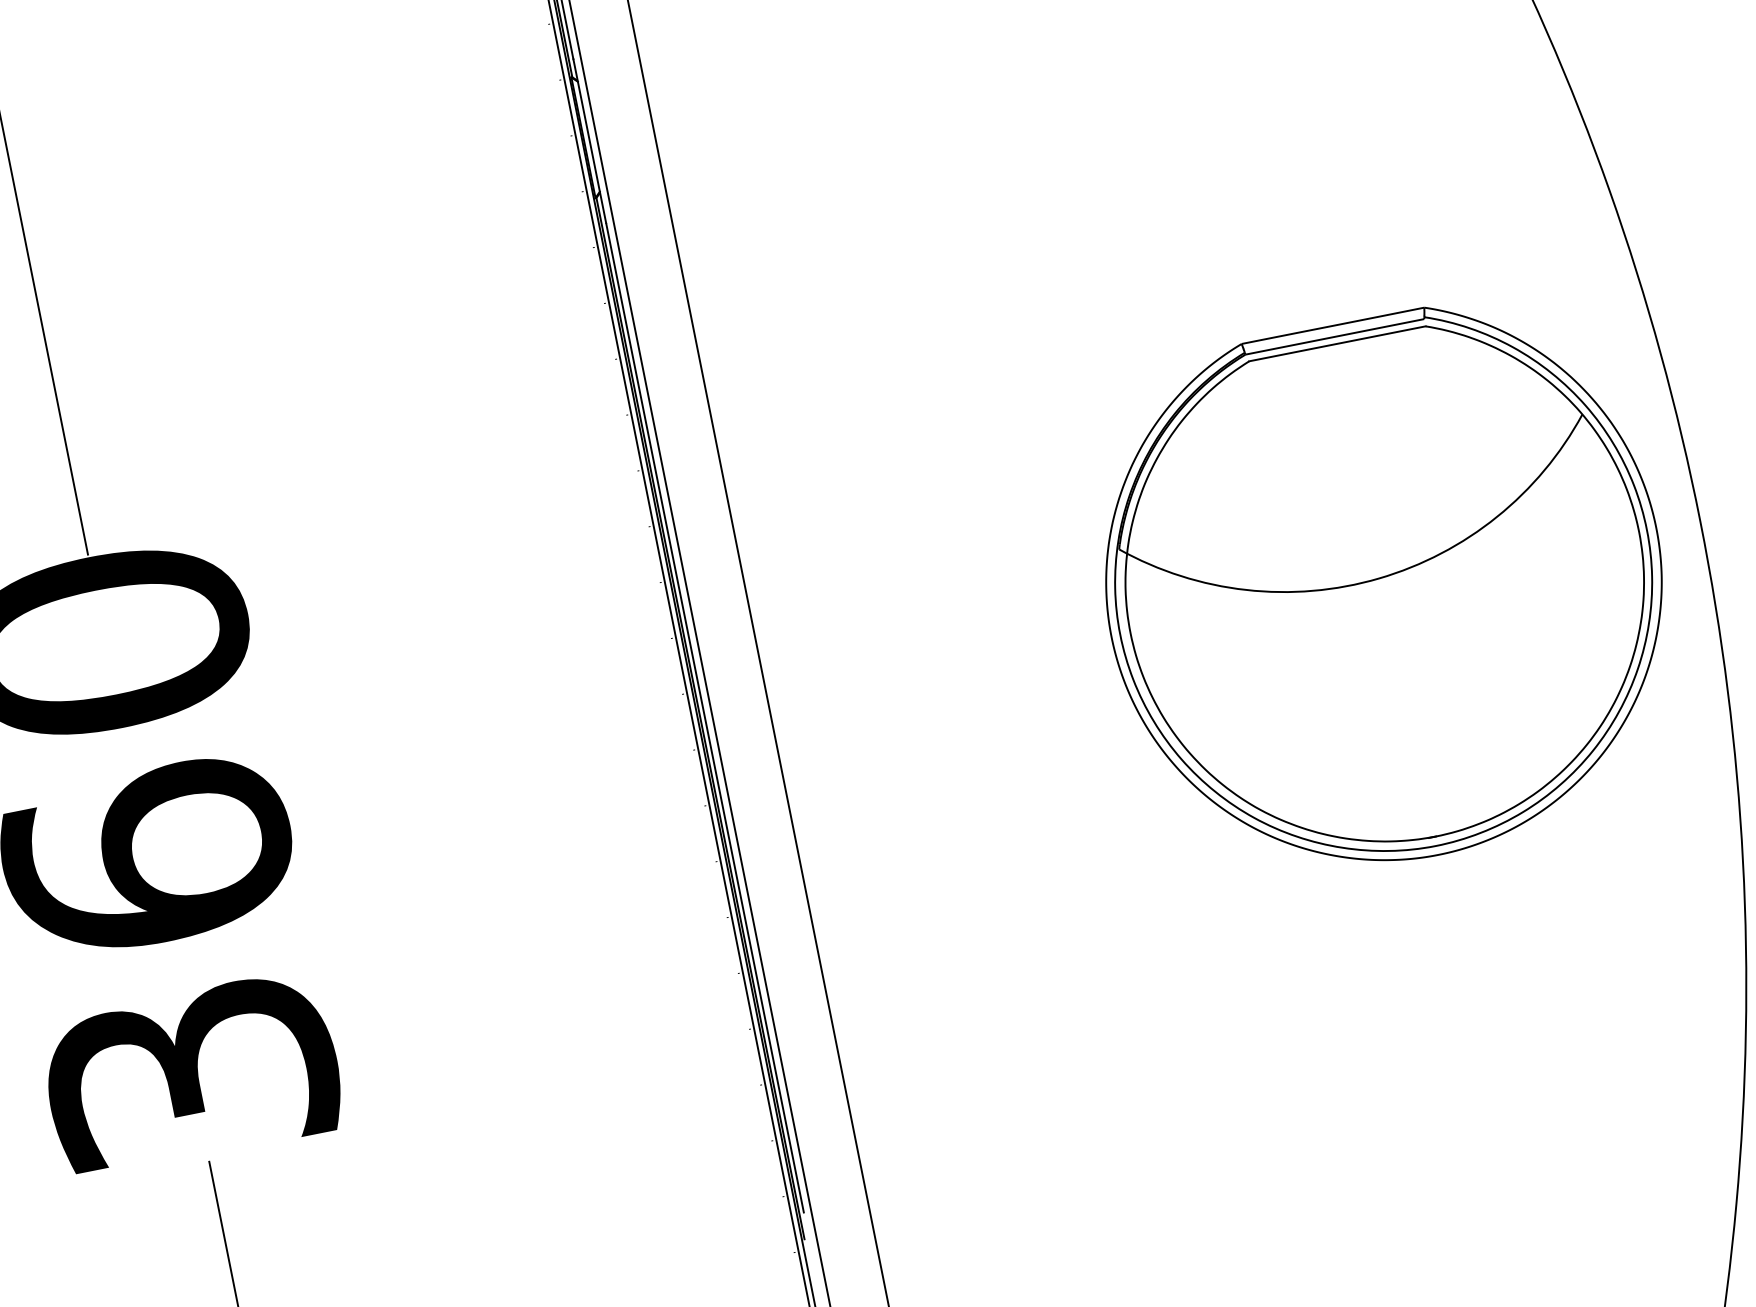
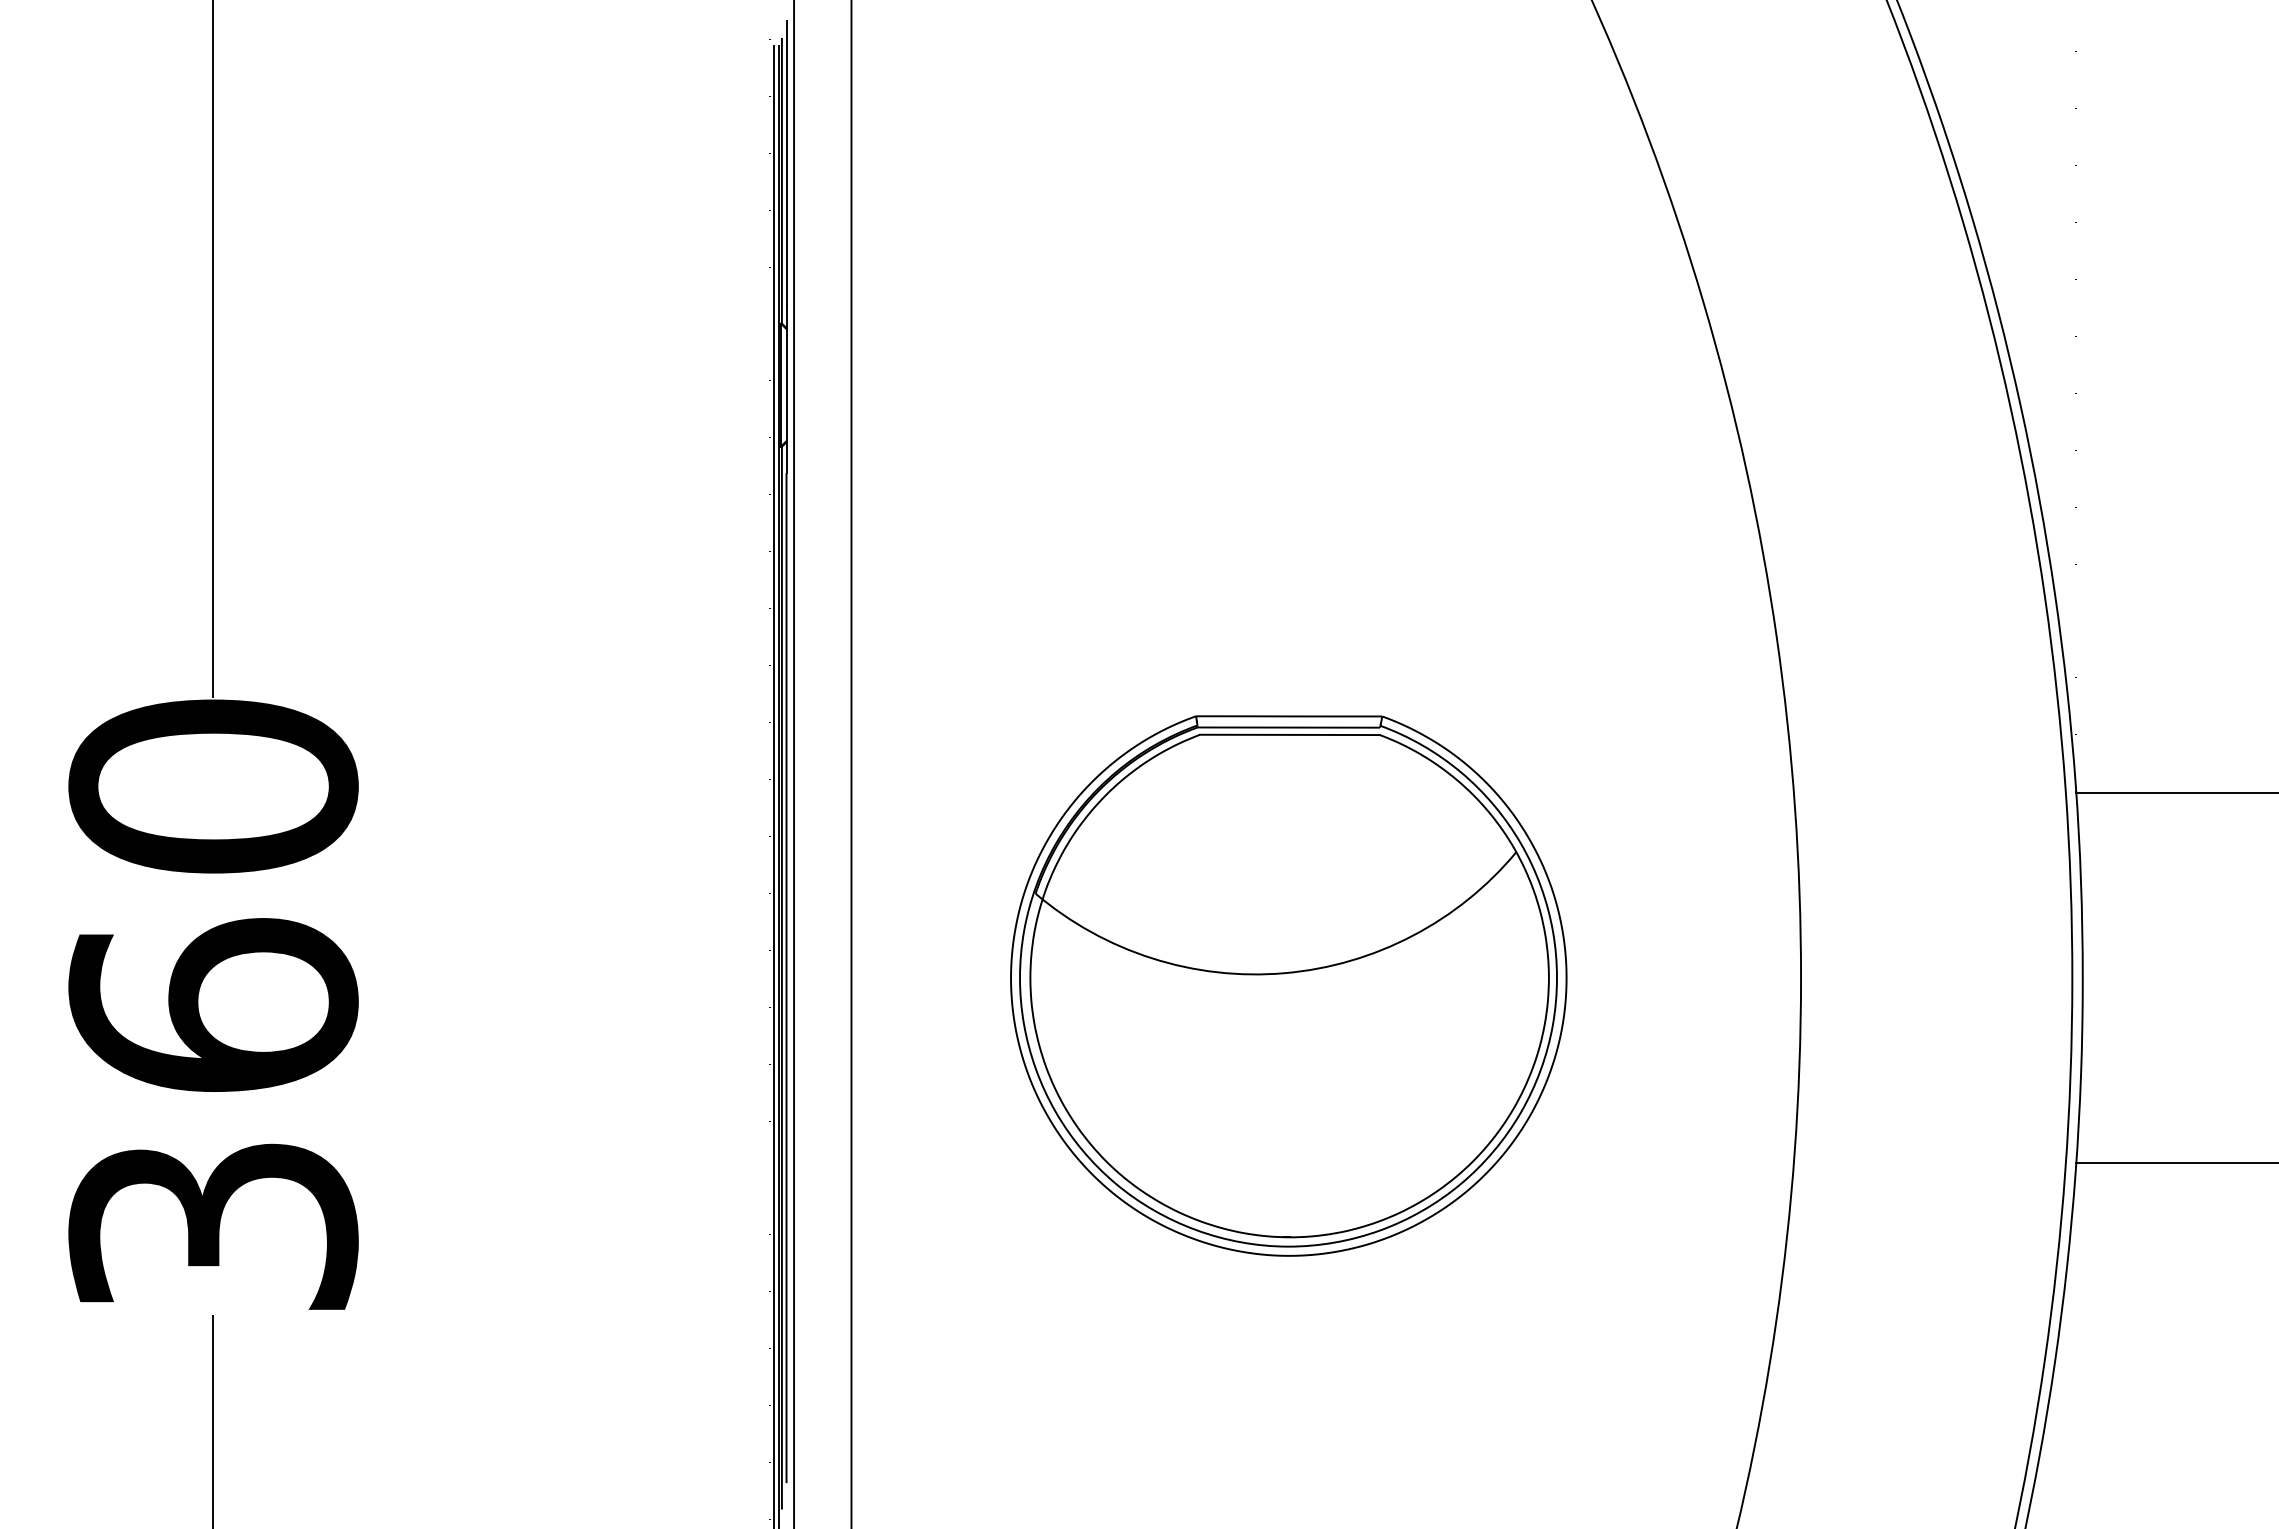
part: (1385, 589) -> (1288, 985), moved

